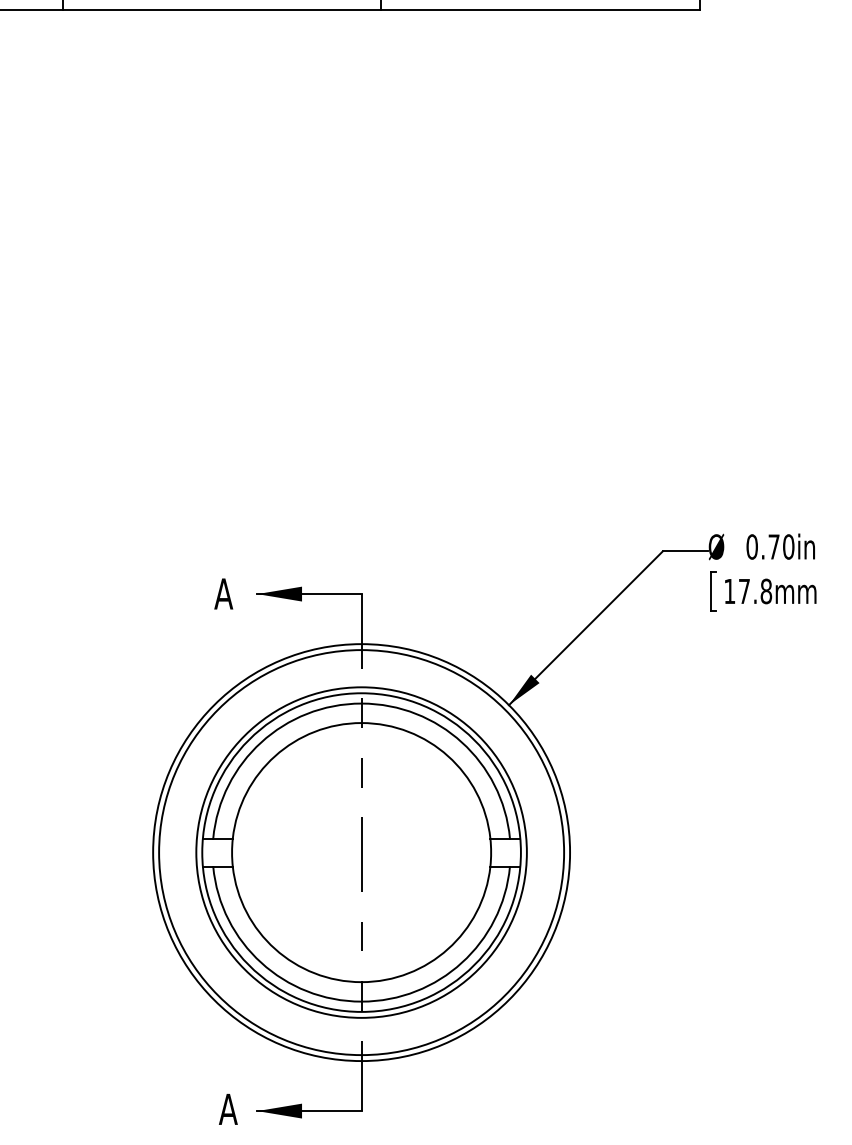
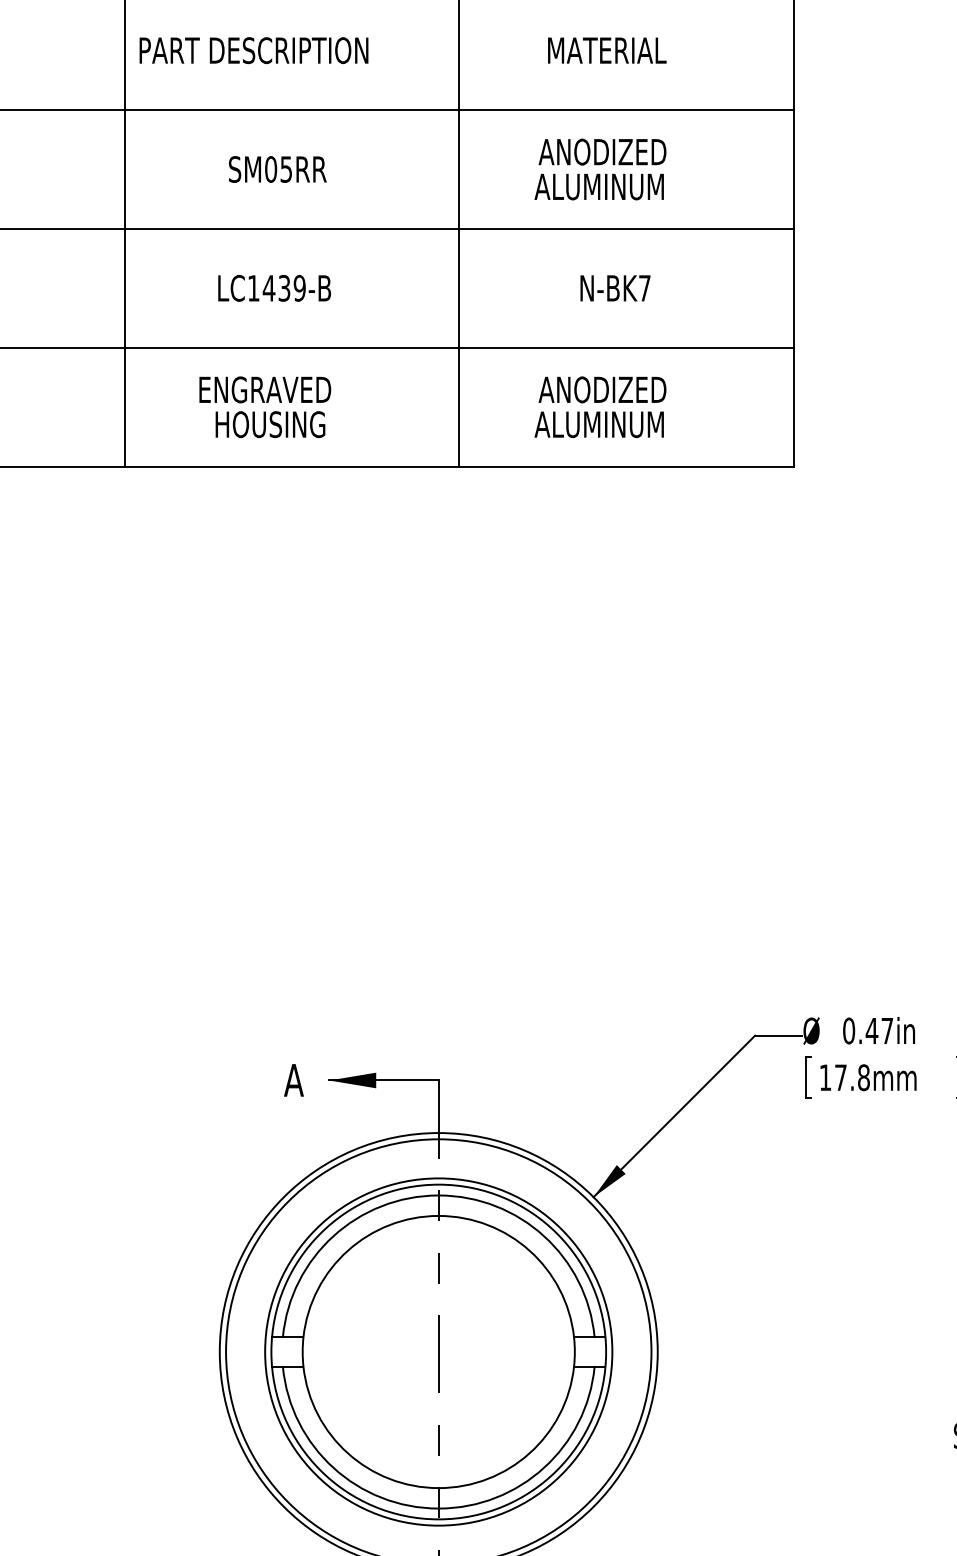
text: (781, 546) -> (879, 1030), 0.70in -> 0.47in

